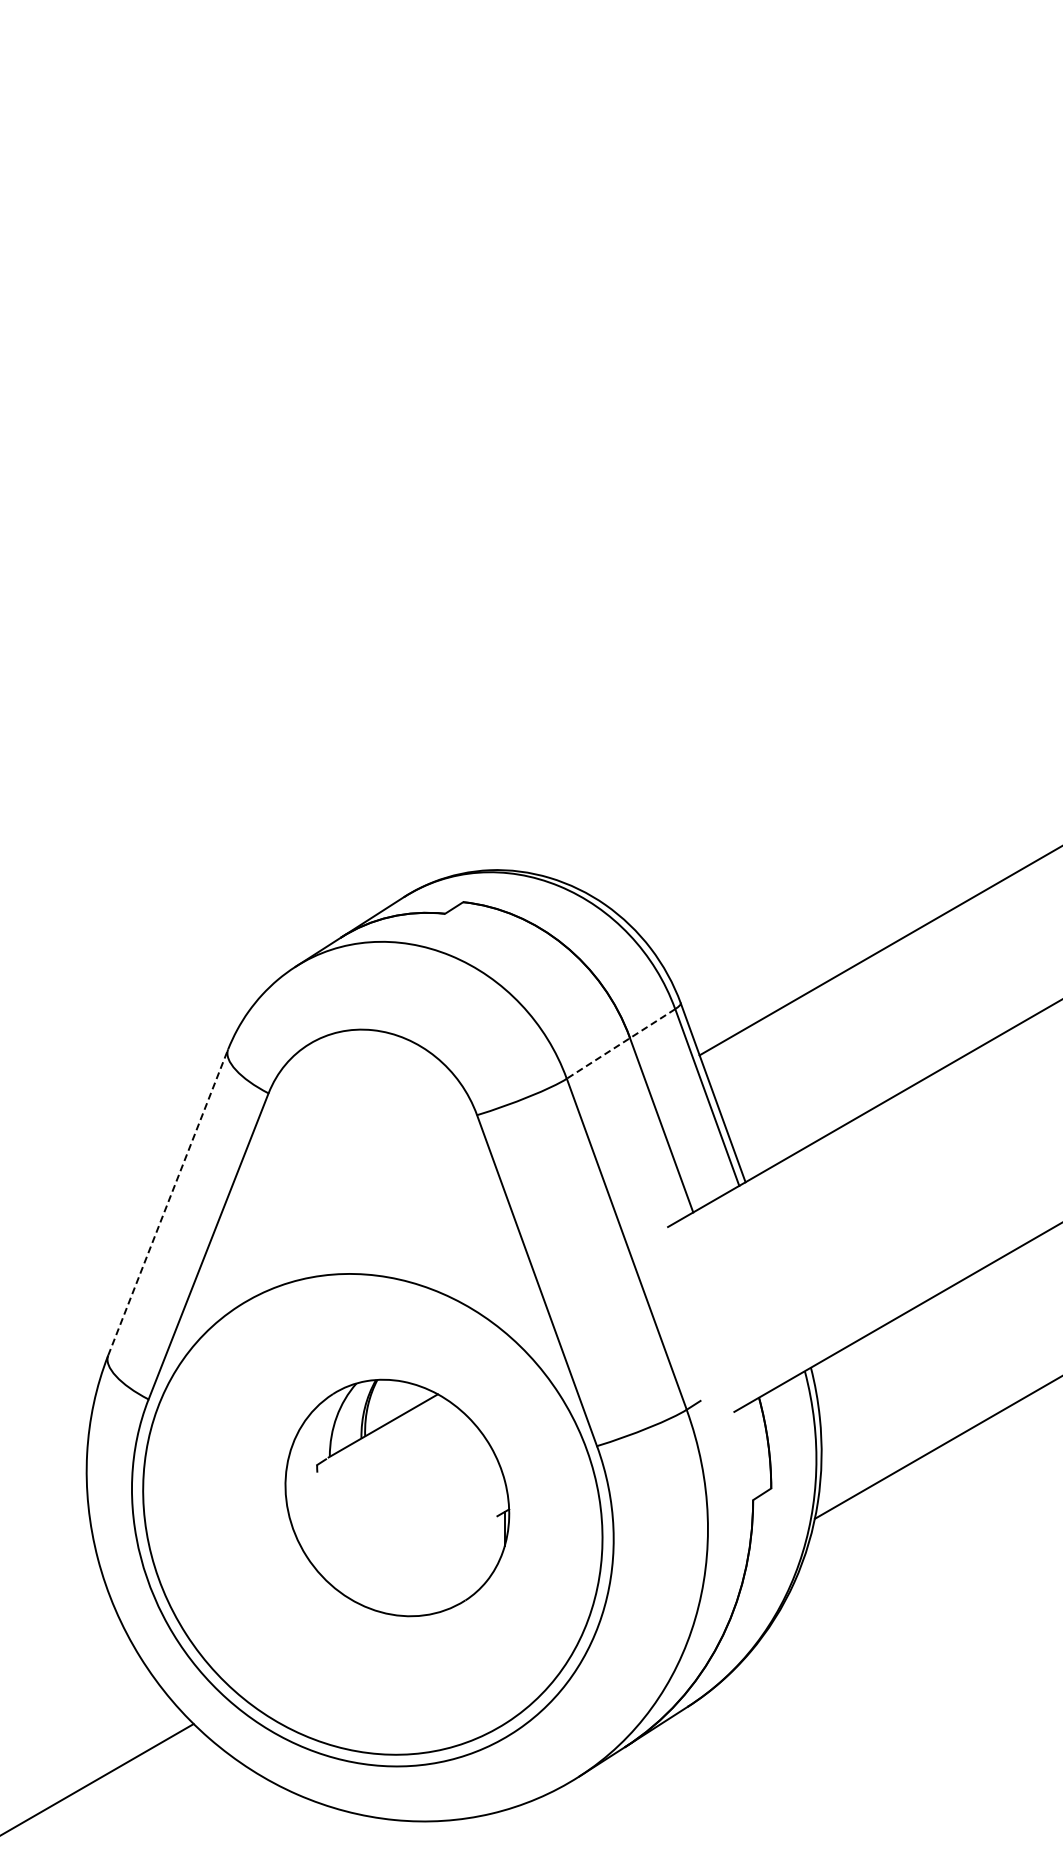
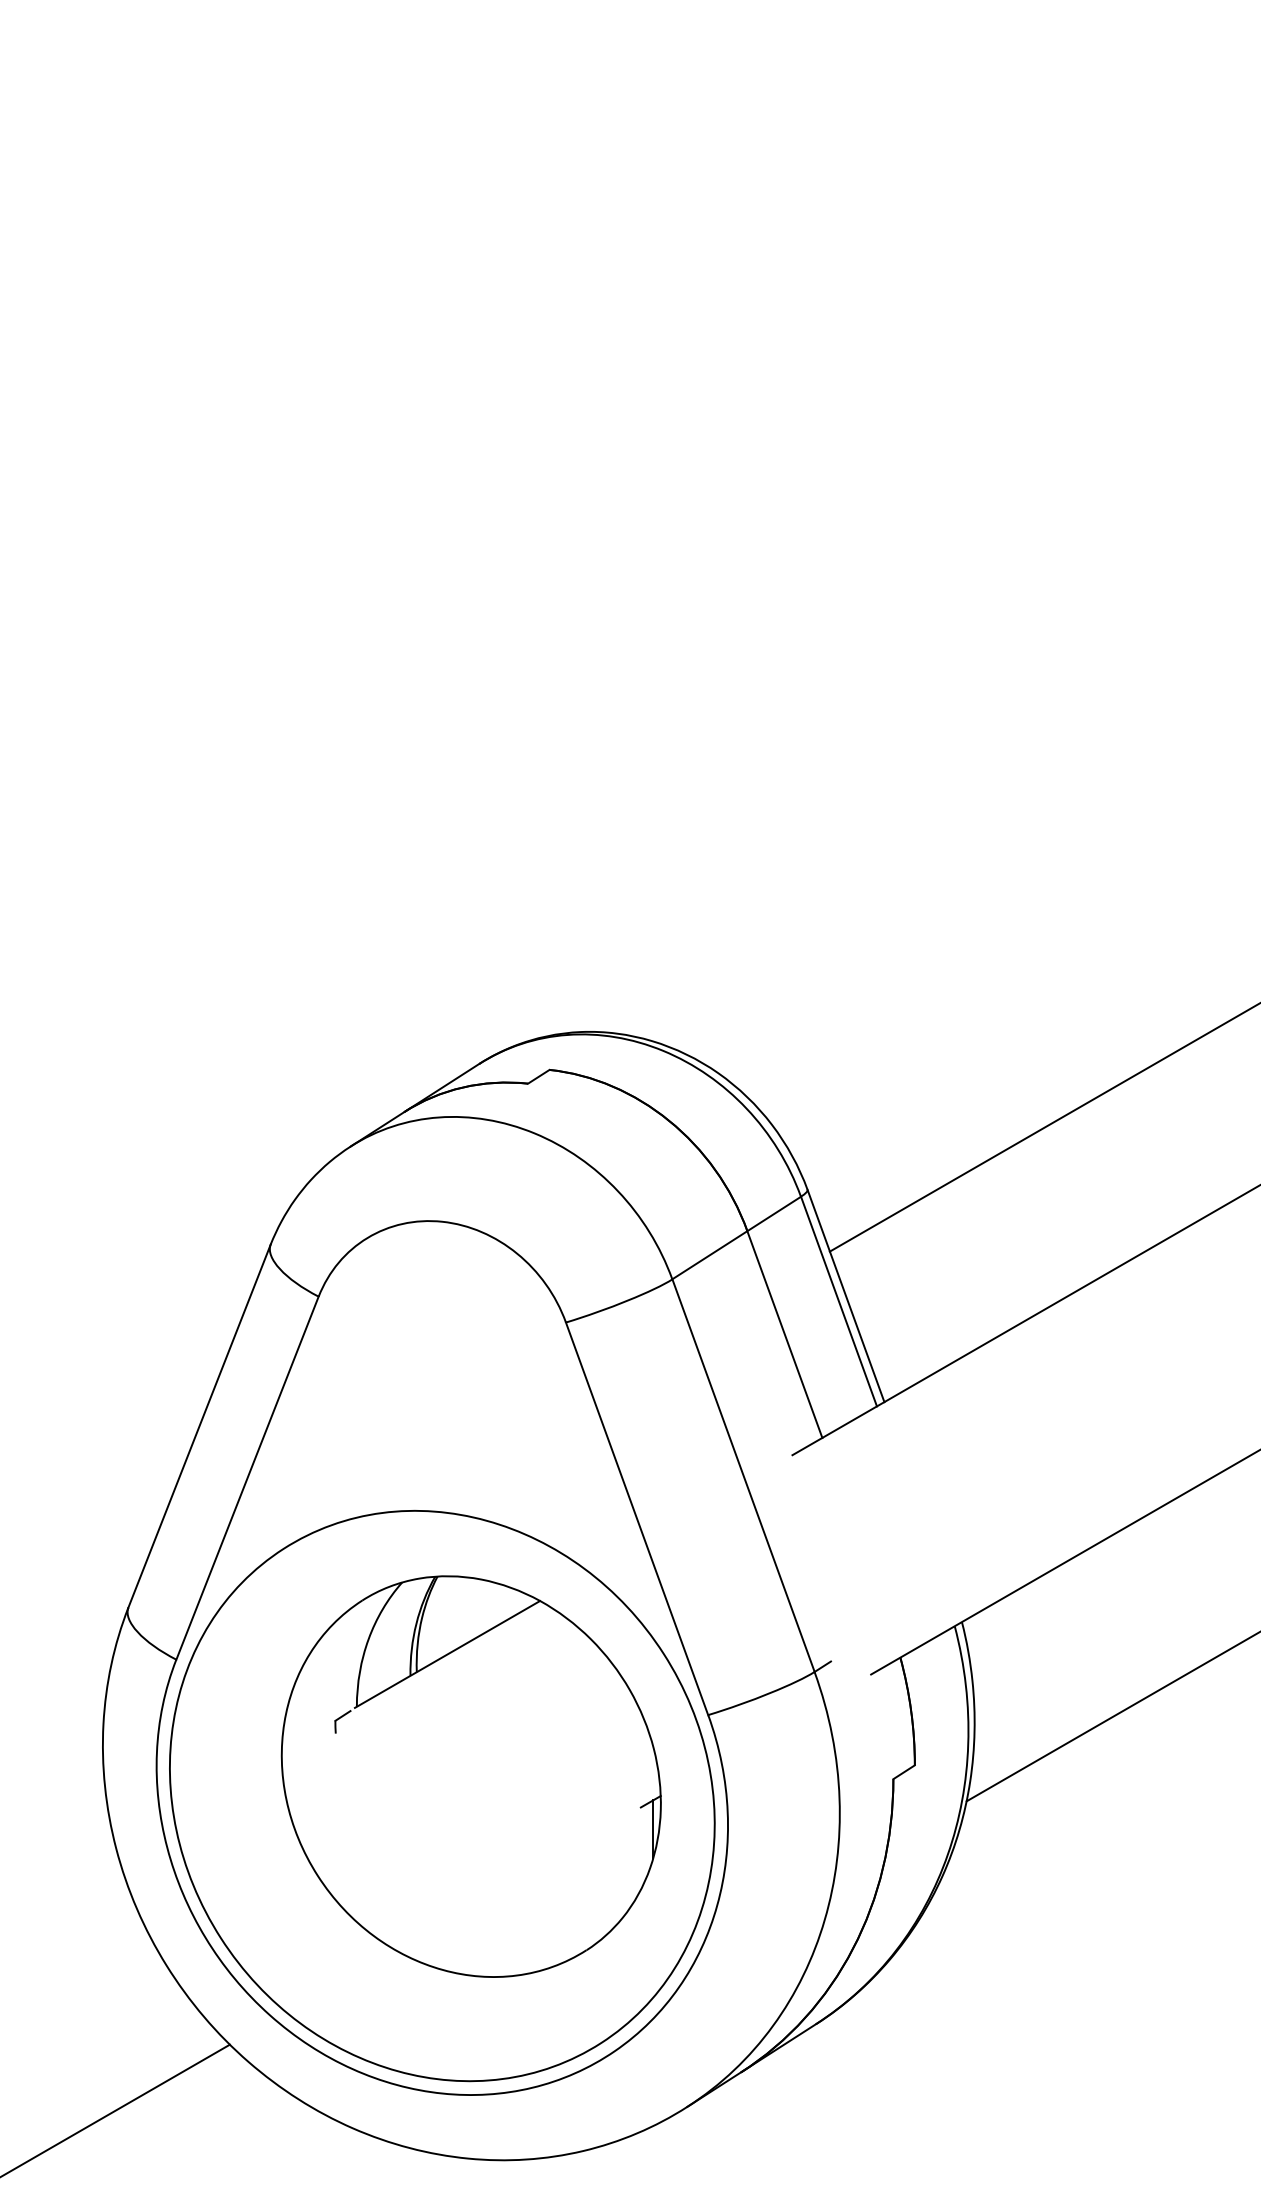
line: (620, 1044) -> (736, 1238), dashed -> solid
line: (168, 1202) -> (199, 1426), dashed -> solid
part: (397, 1497) -> (471, 1776), size x1.43

